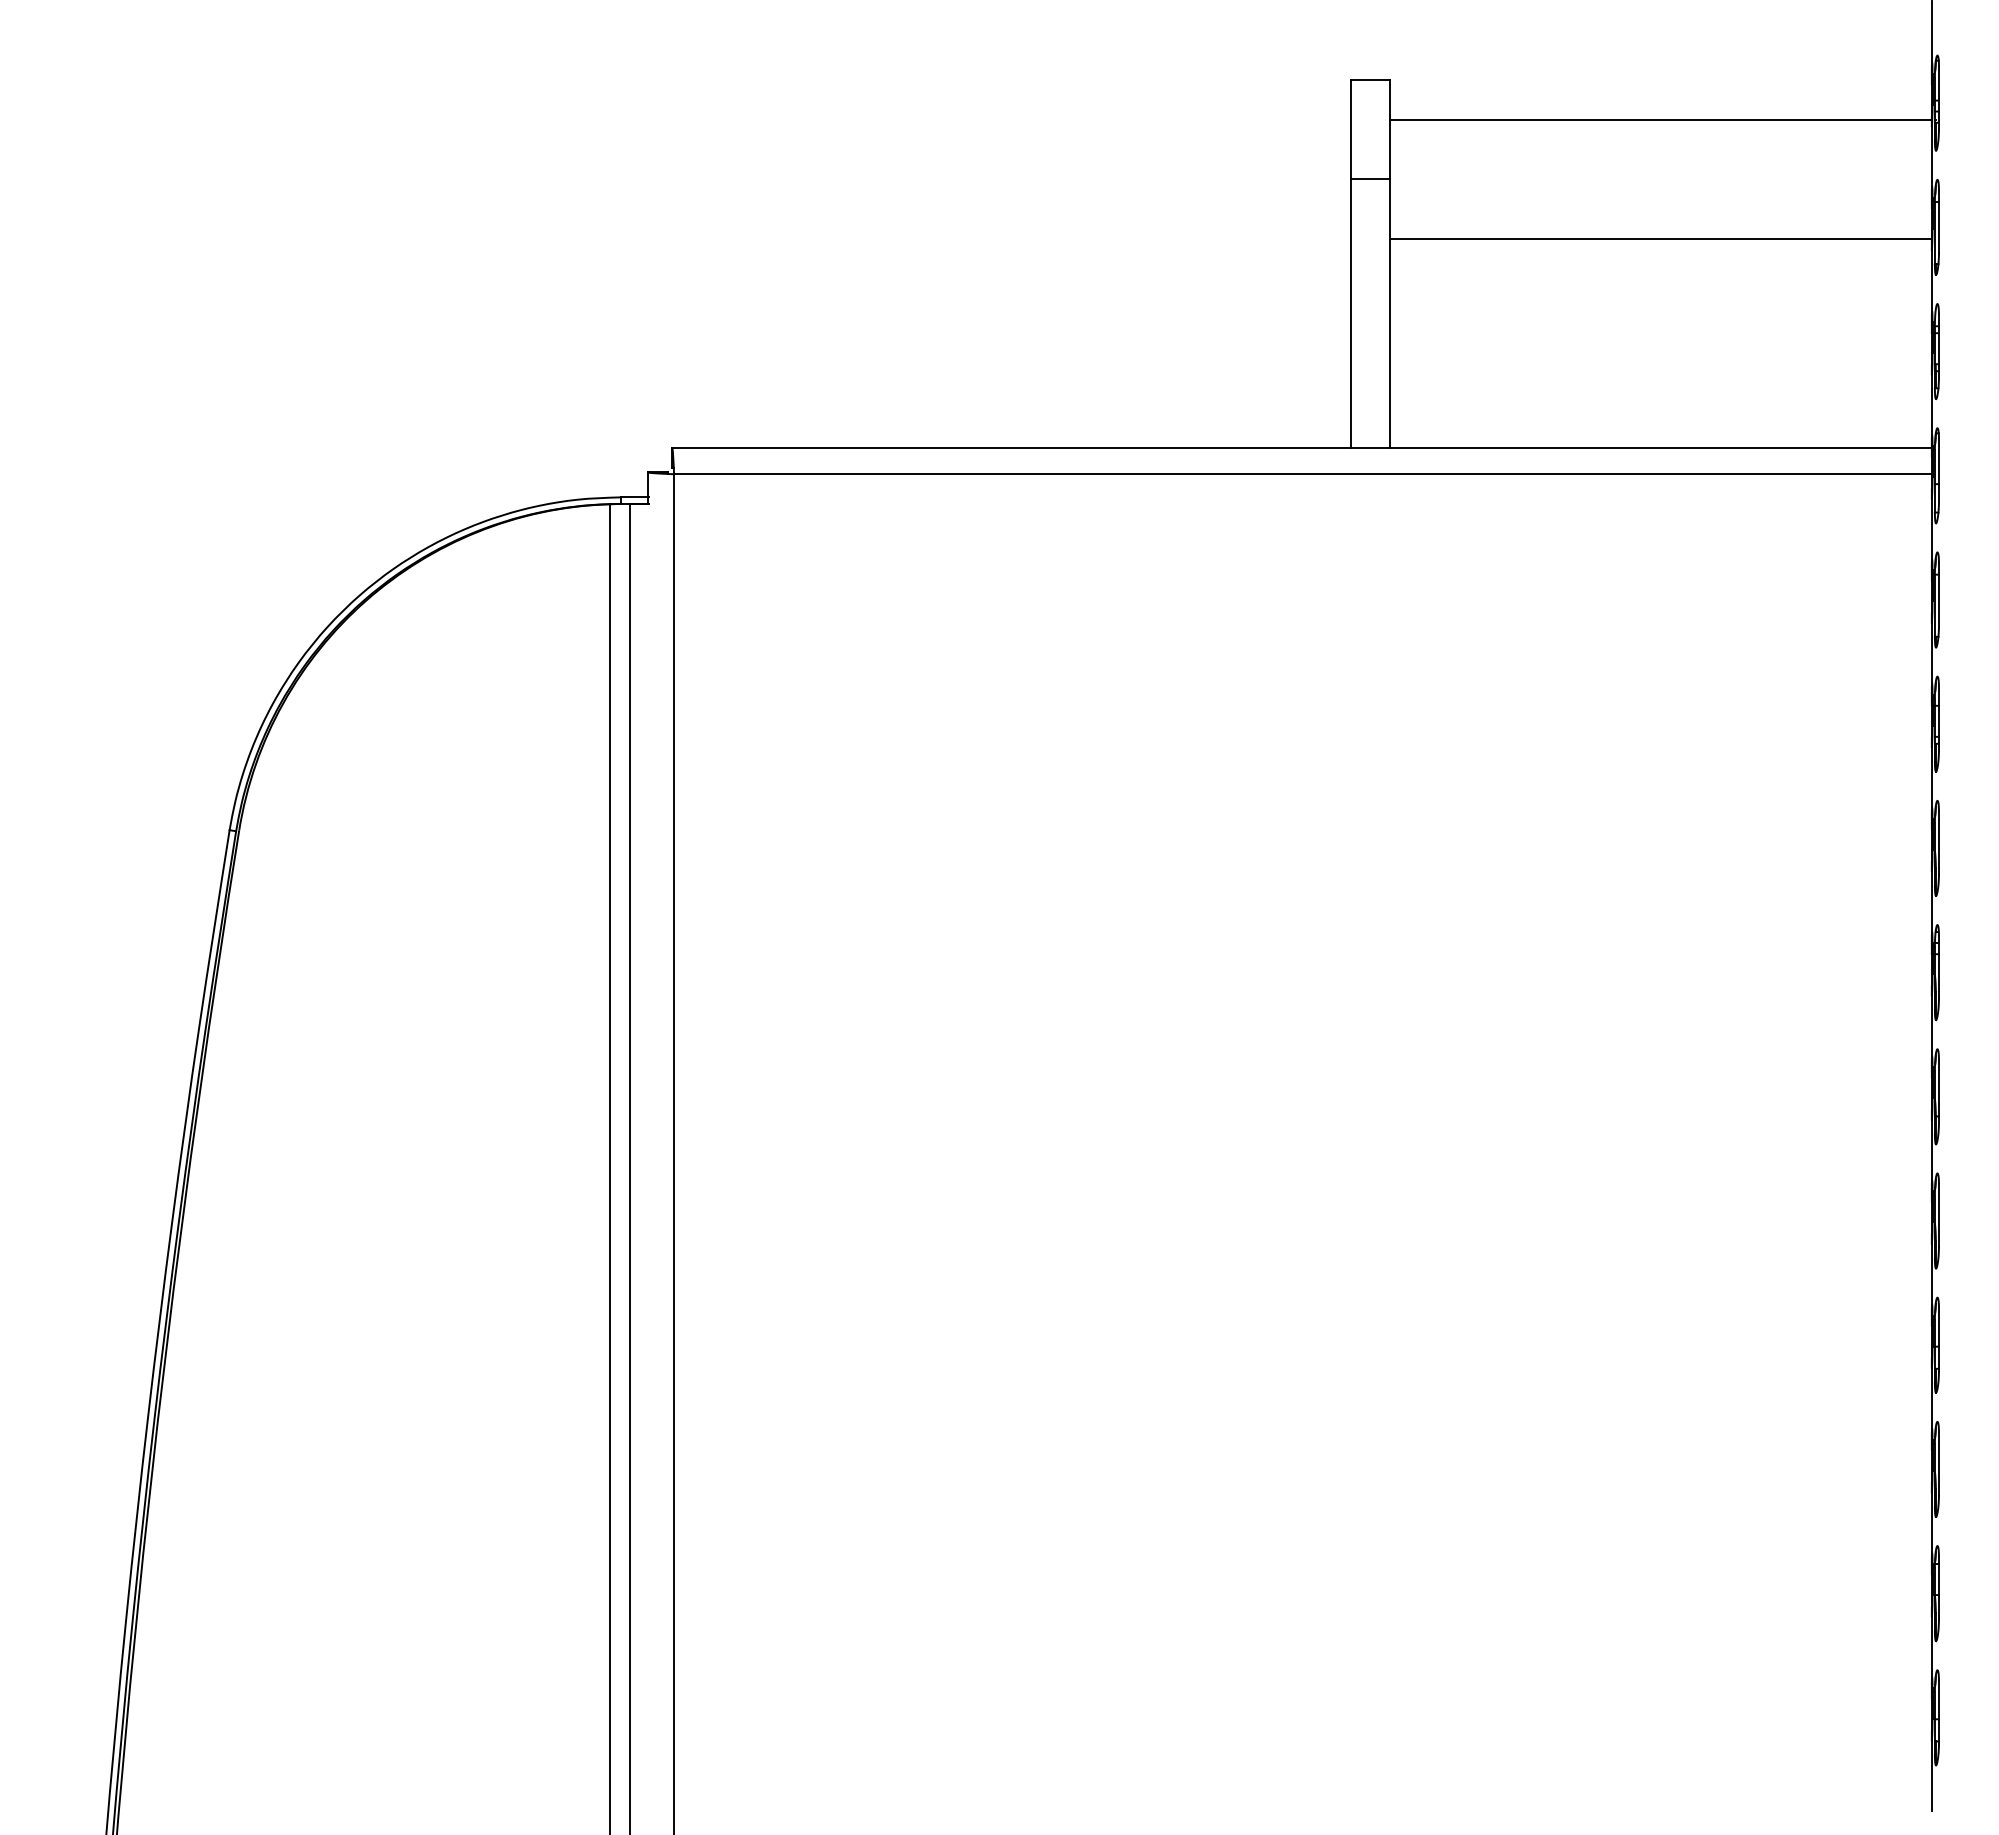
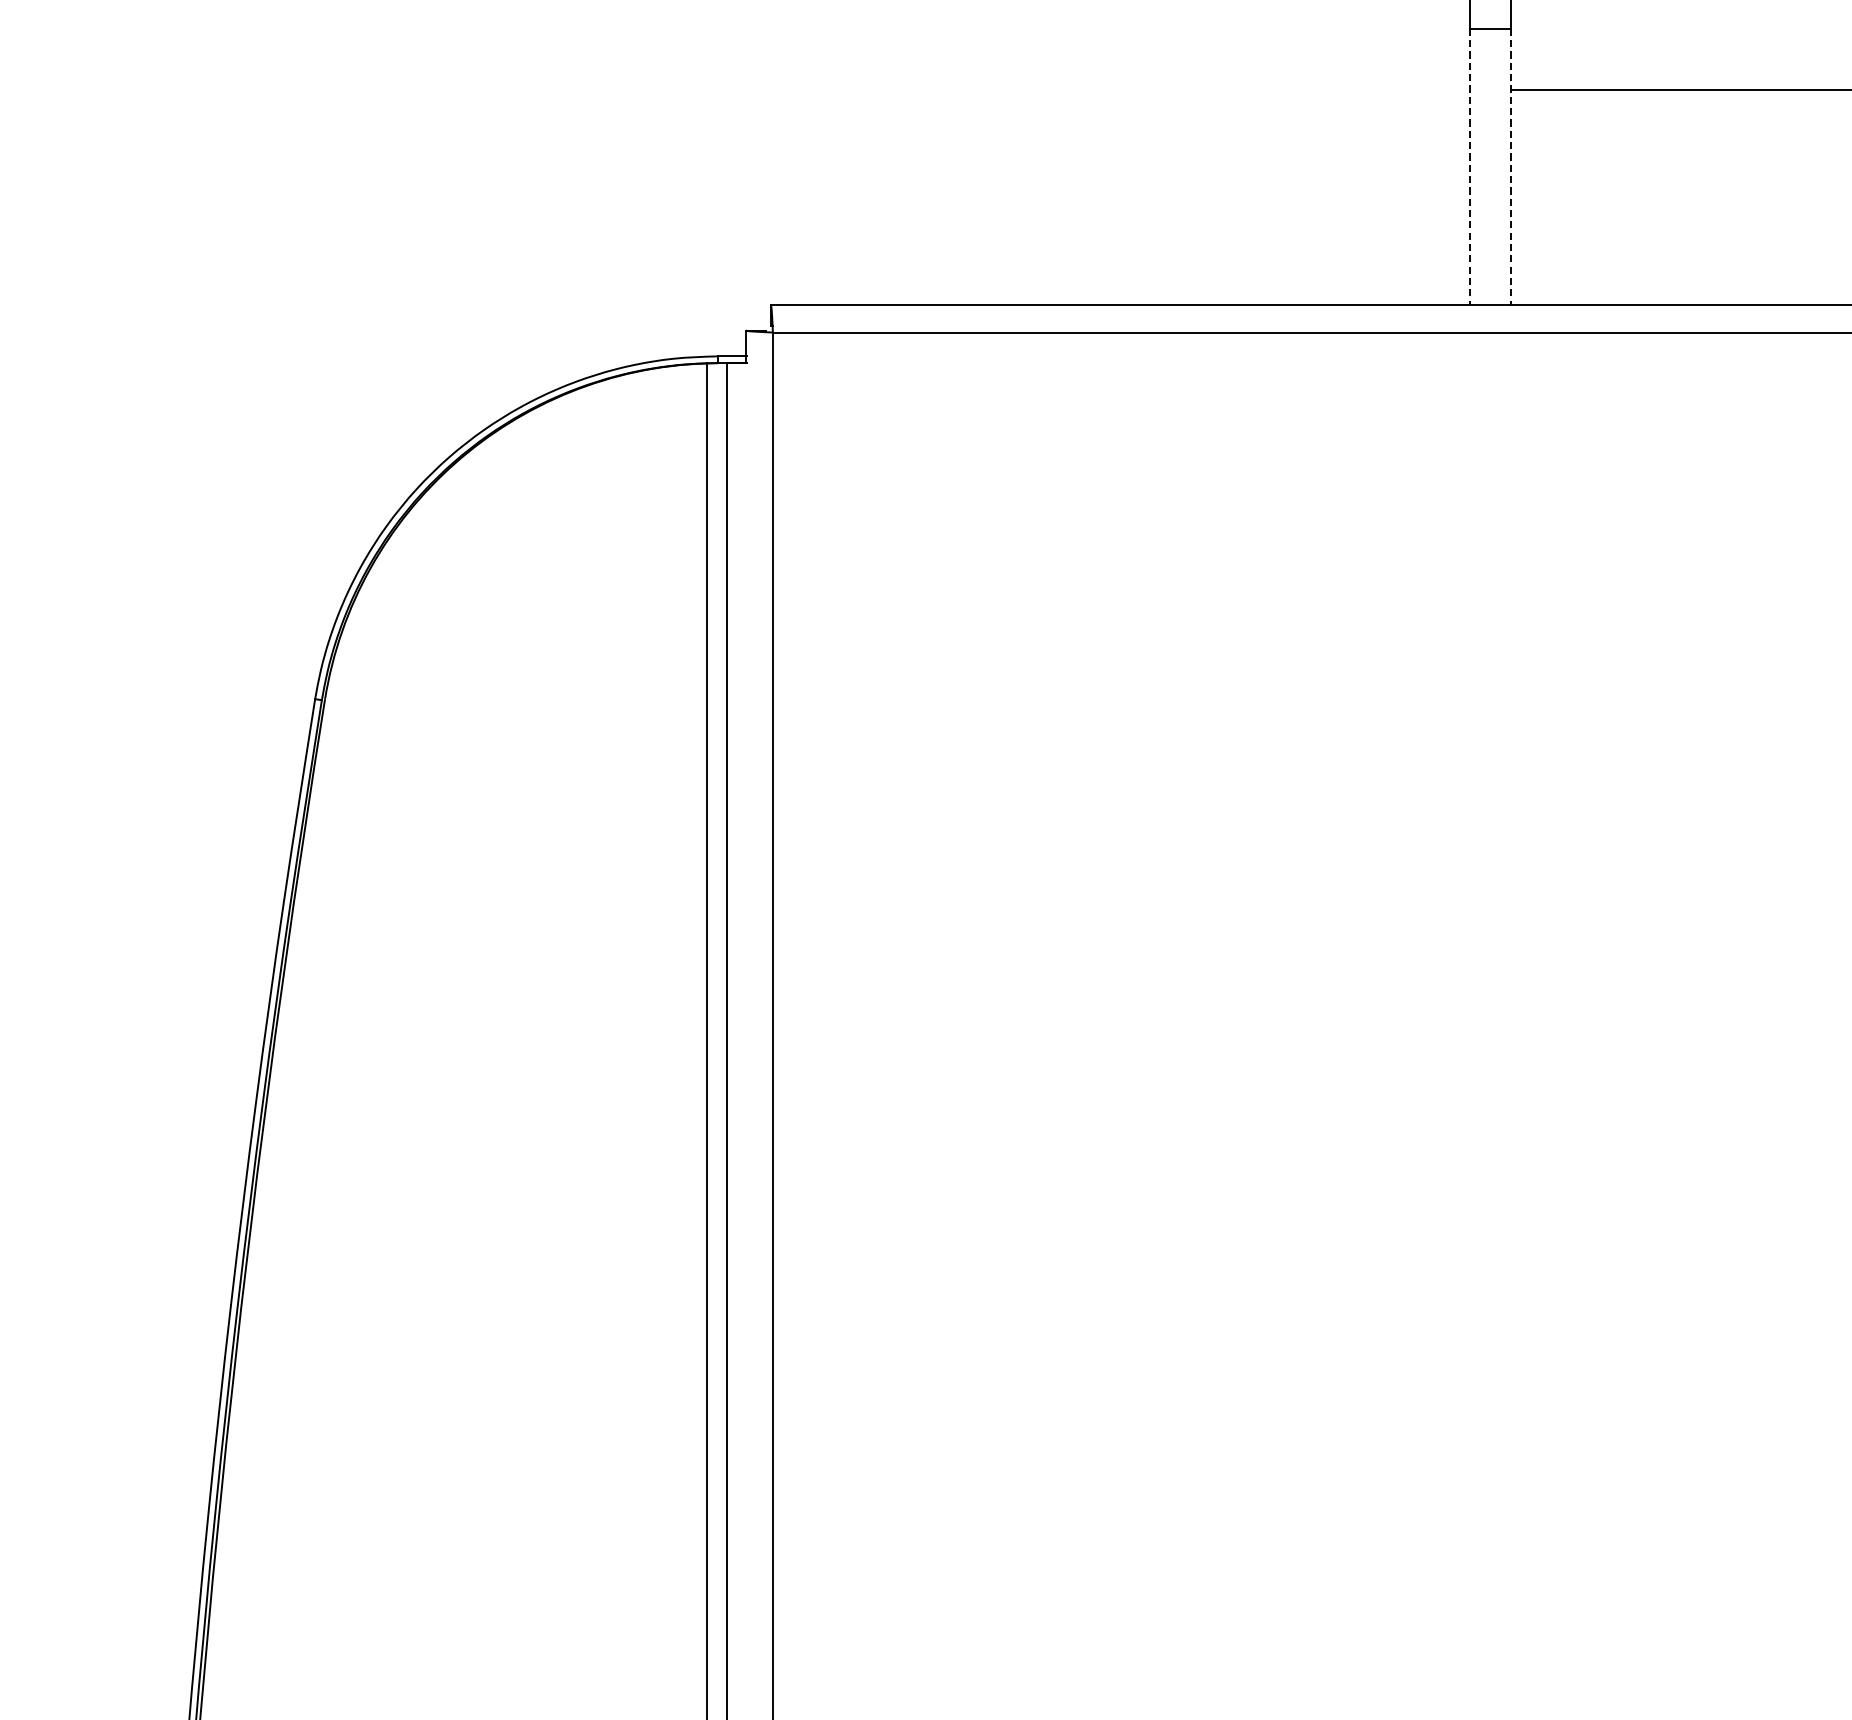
line: (1350, 314) -> (1469, 168), solid -> dashed
line: (1390, 314) -> (1510, 168), solid -> dashed

